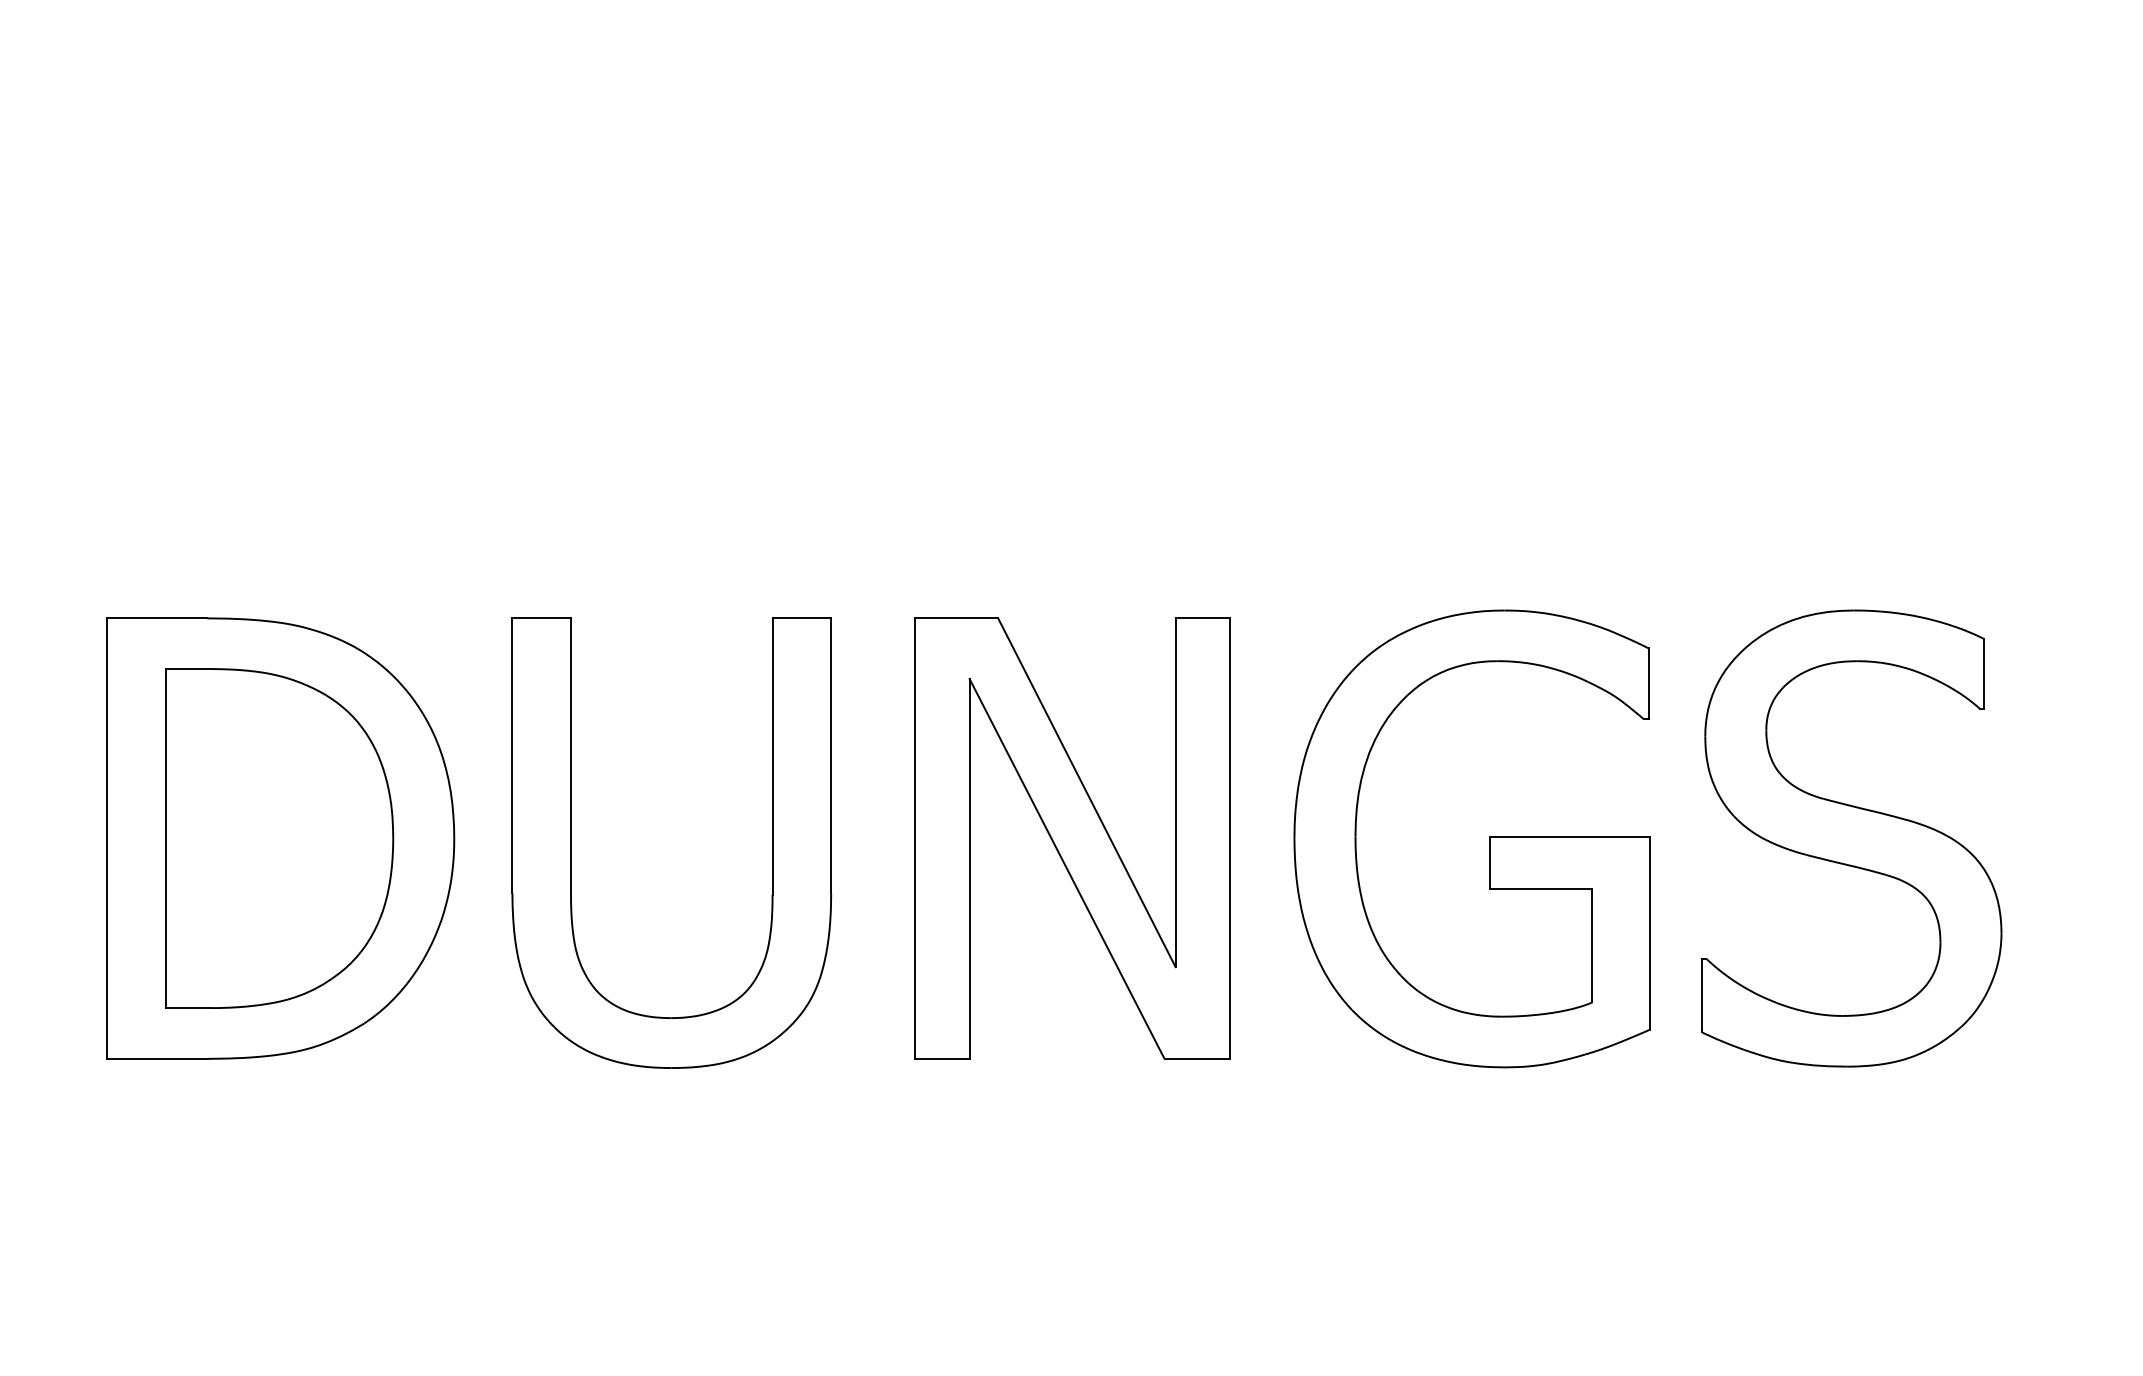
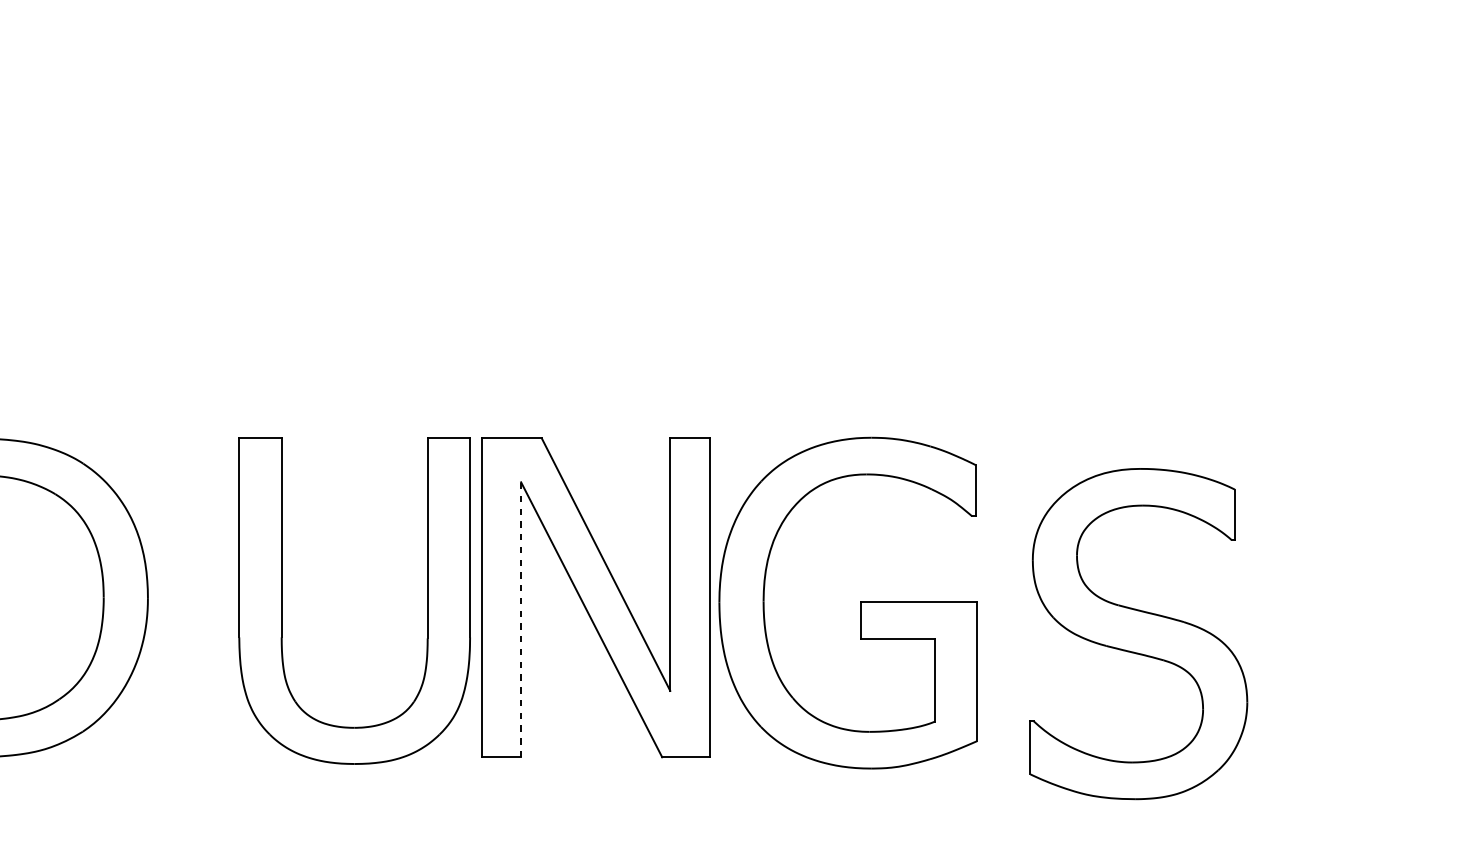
part: (1489, 838) -> (860, 602), moved
part: (1851, 838) -> (1138, 633), moved
part: (571, 842) -> (282, 600), moved
line: (969, 868) -> (521, 619), solid -> dashed

